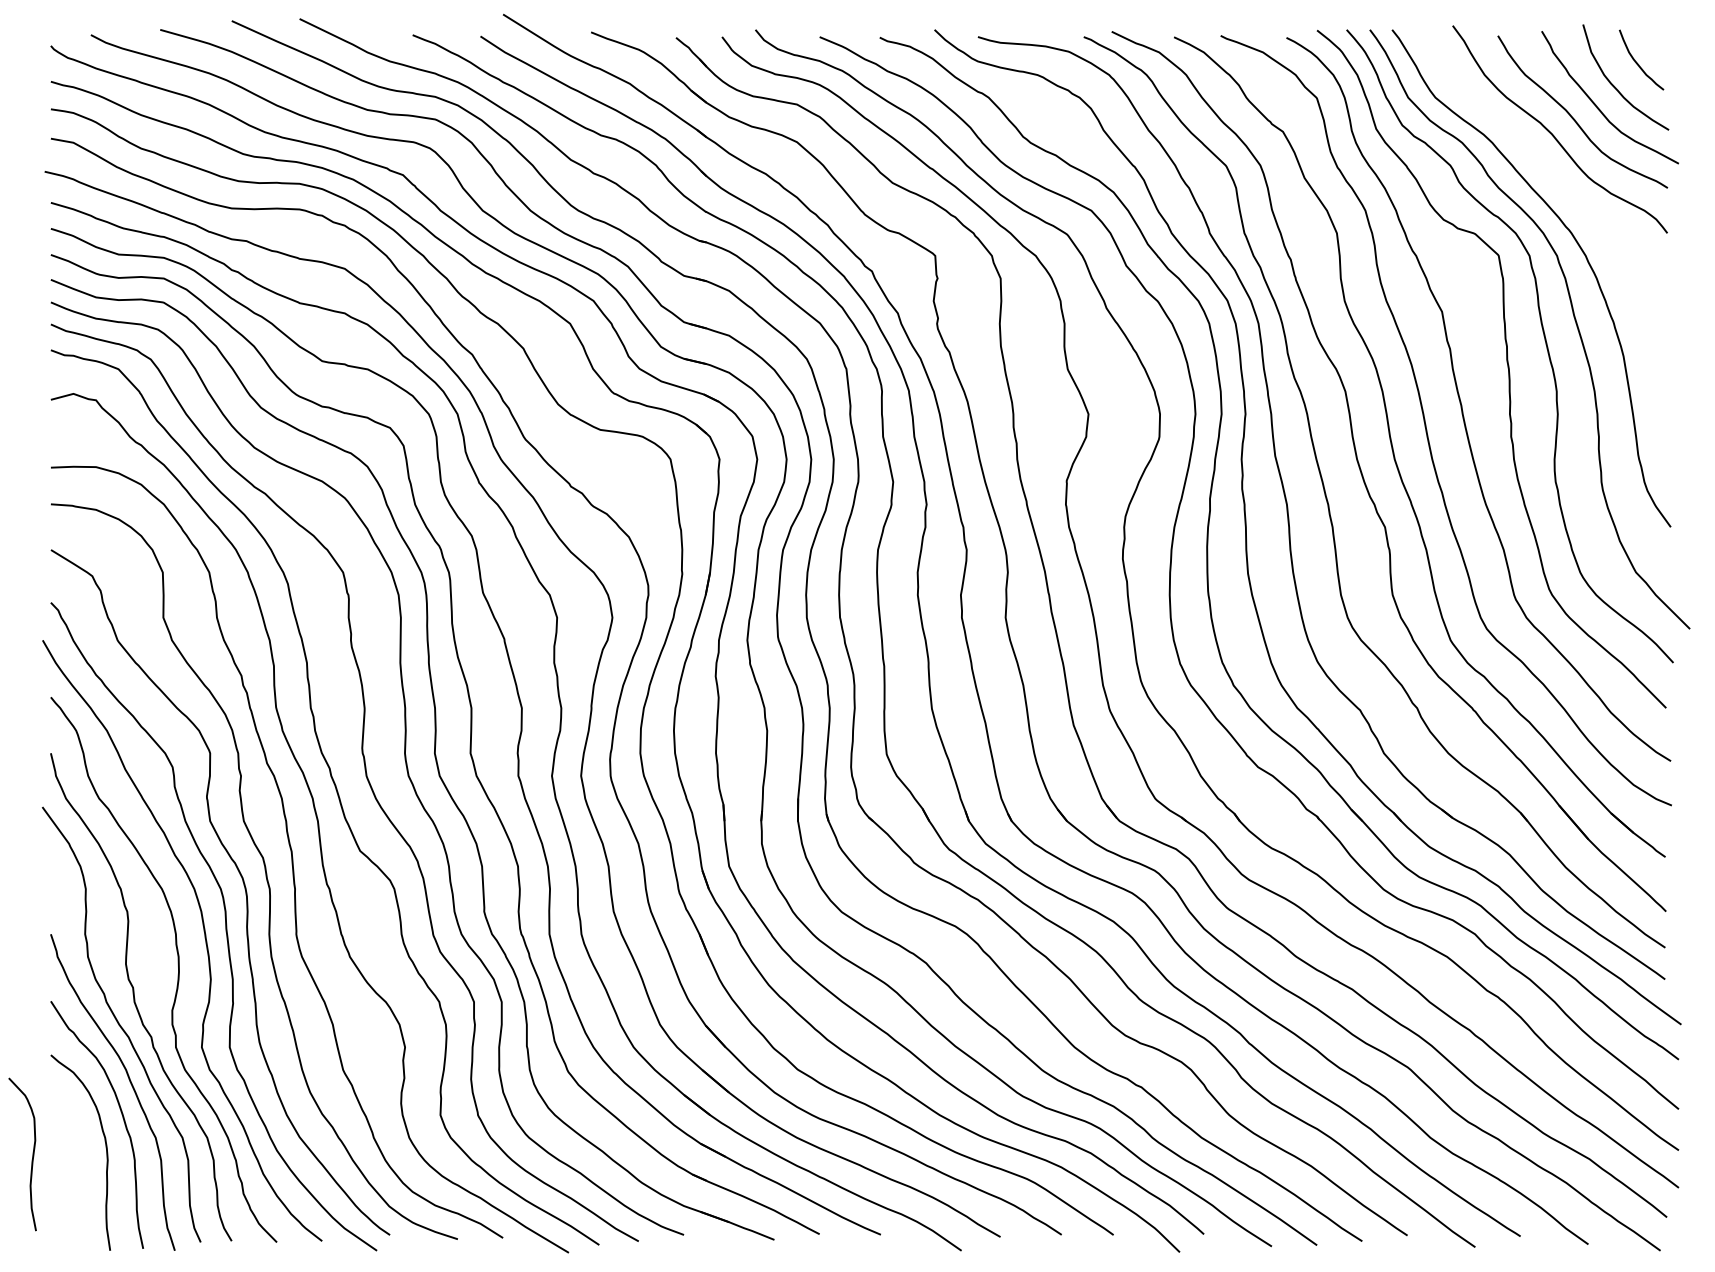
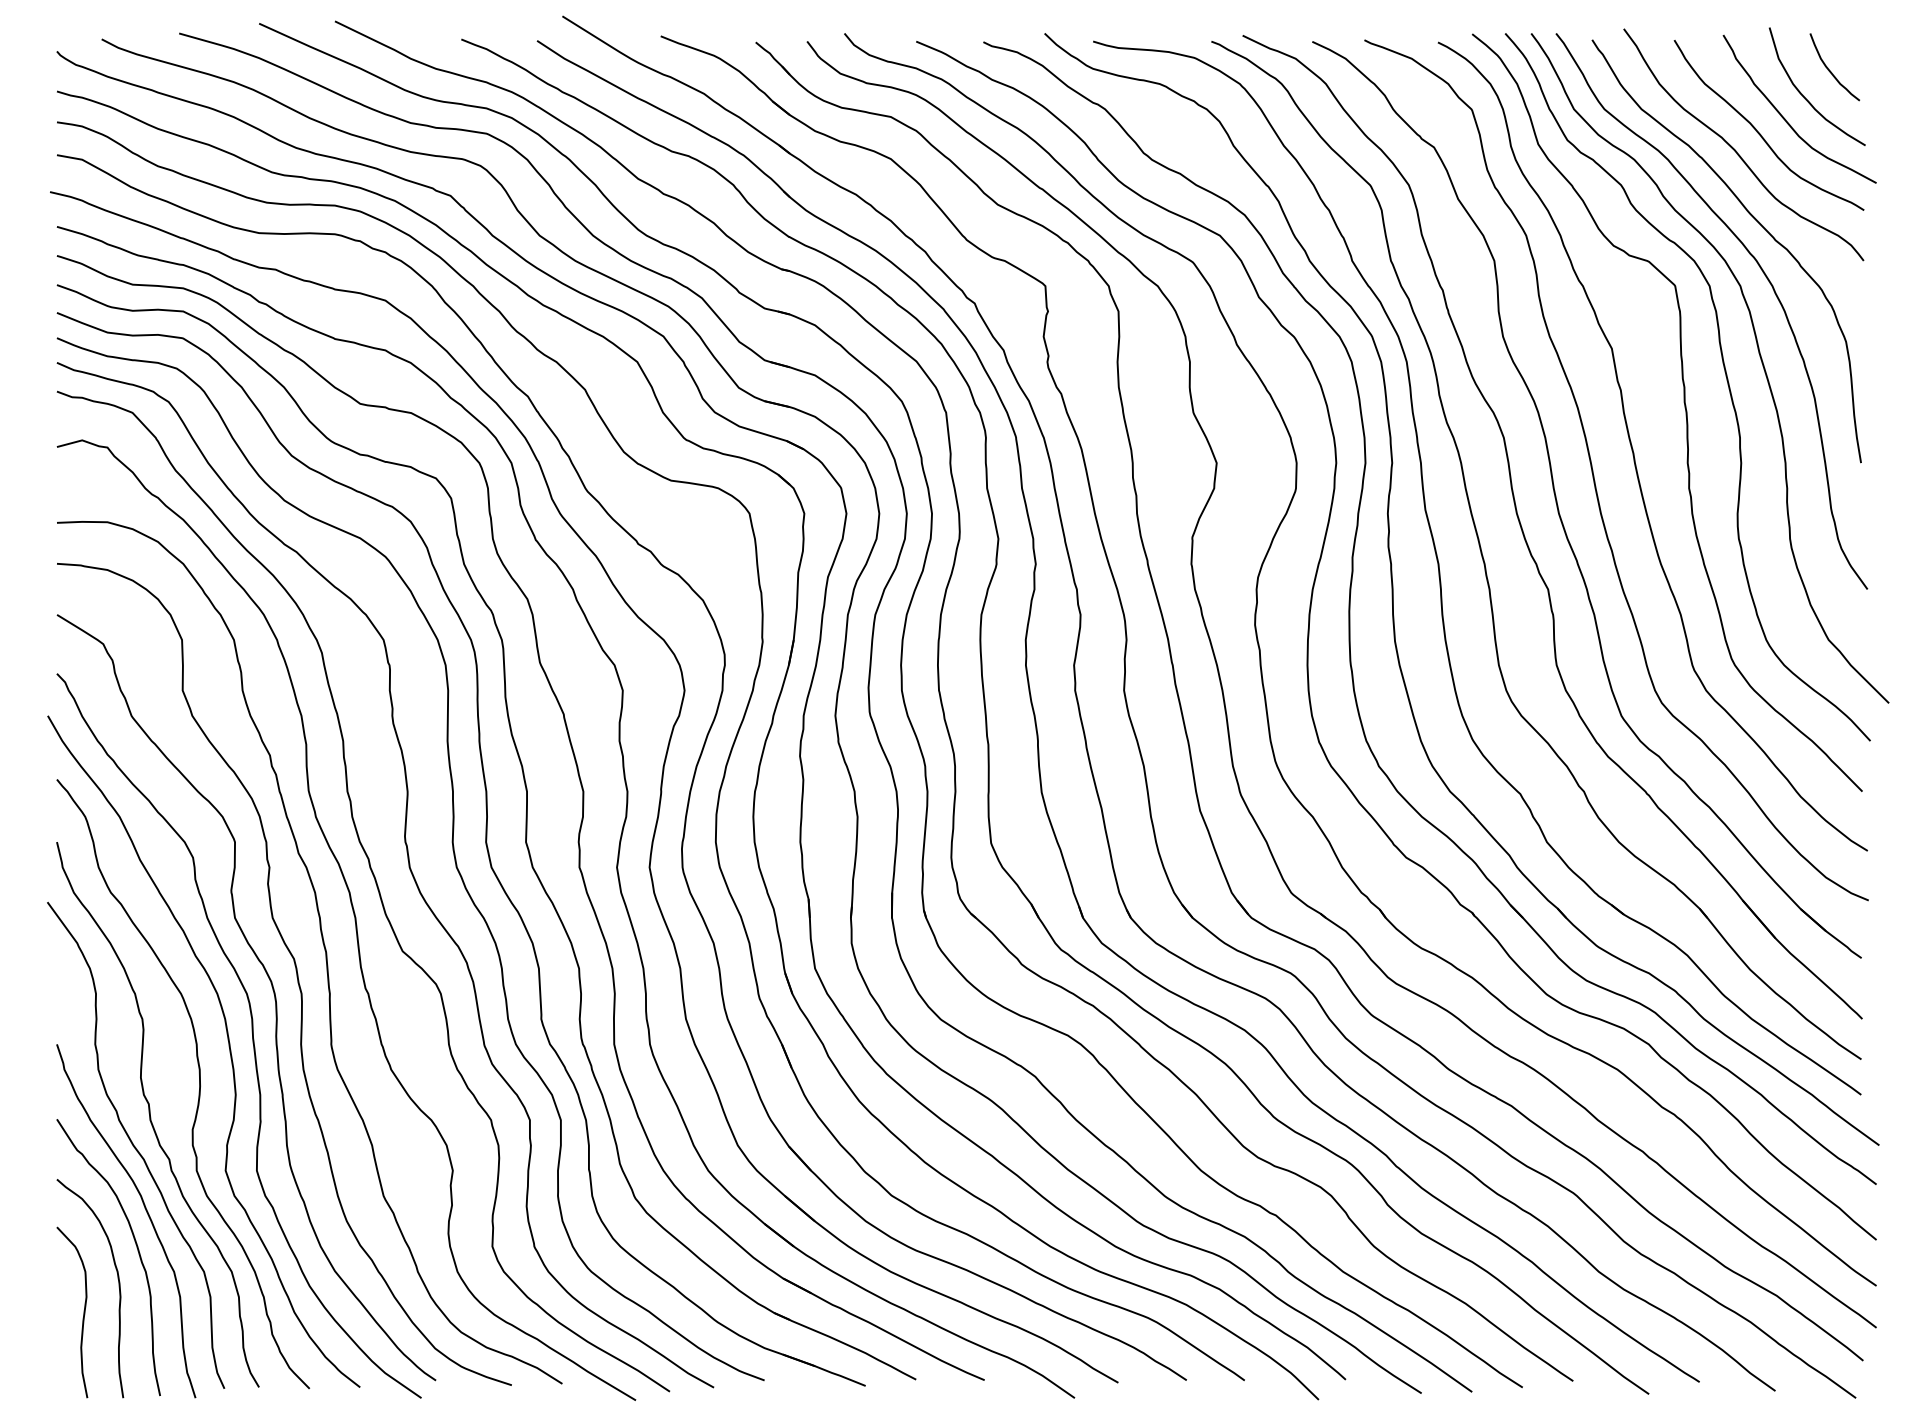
curve: (1571, 198) -> (1756, 221), added
curve: (32, 1154) -> (83, 1312), moved

